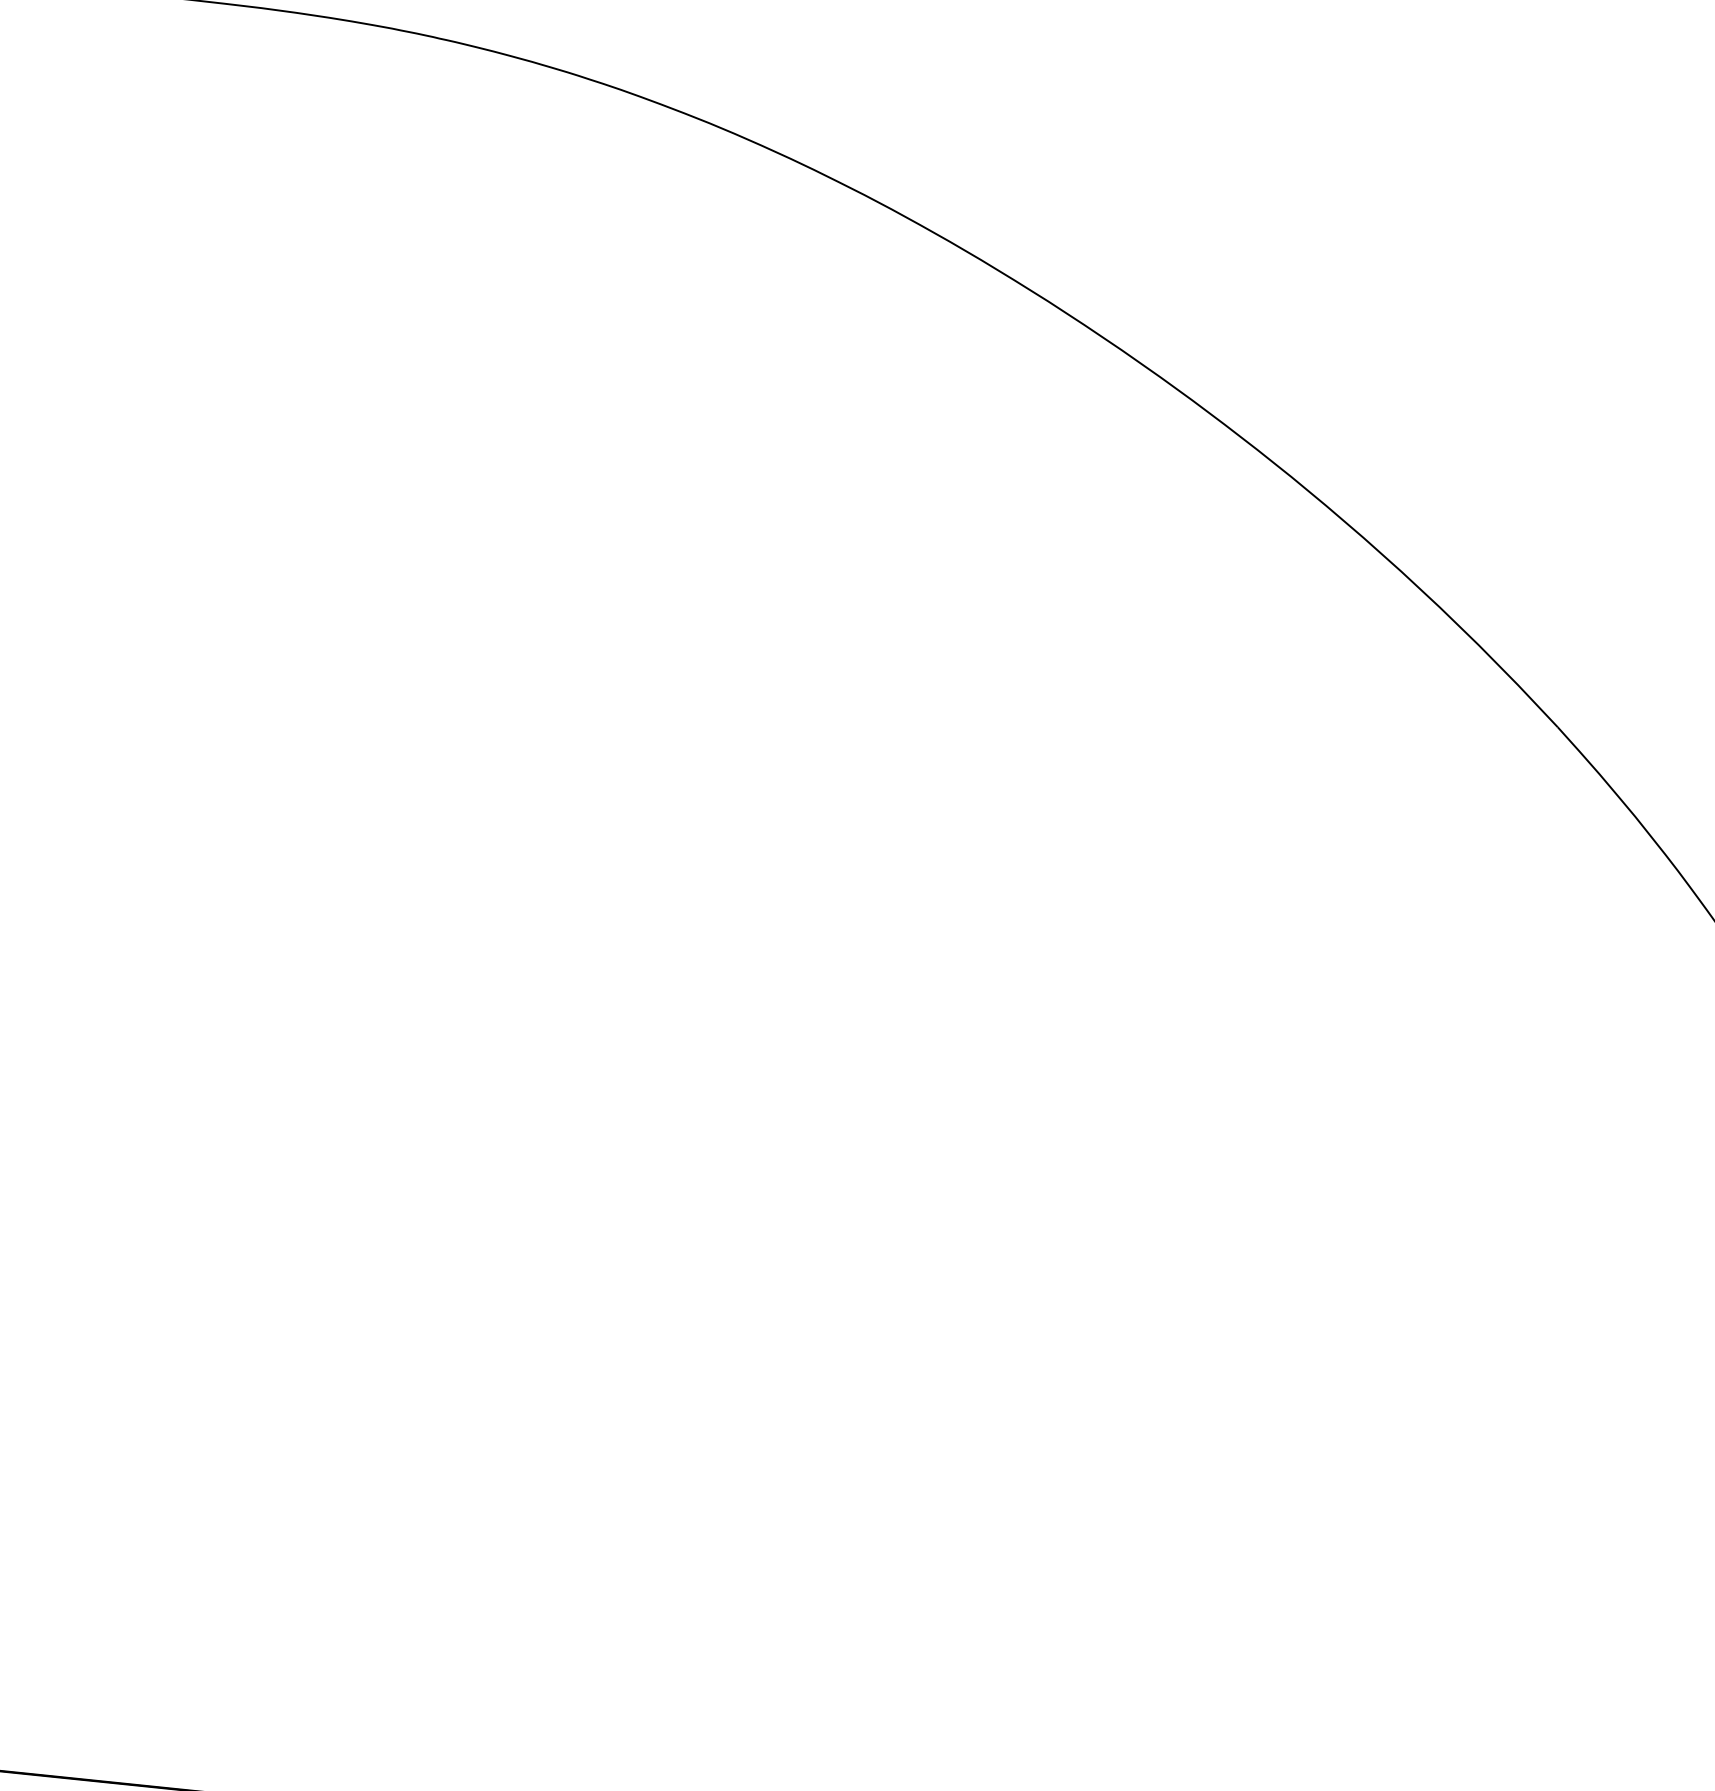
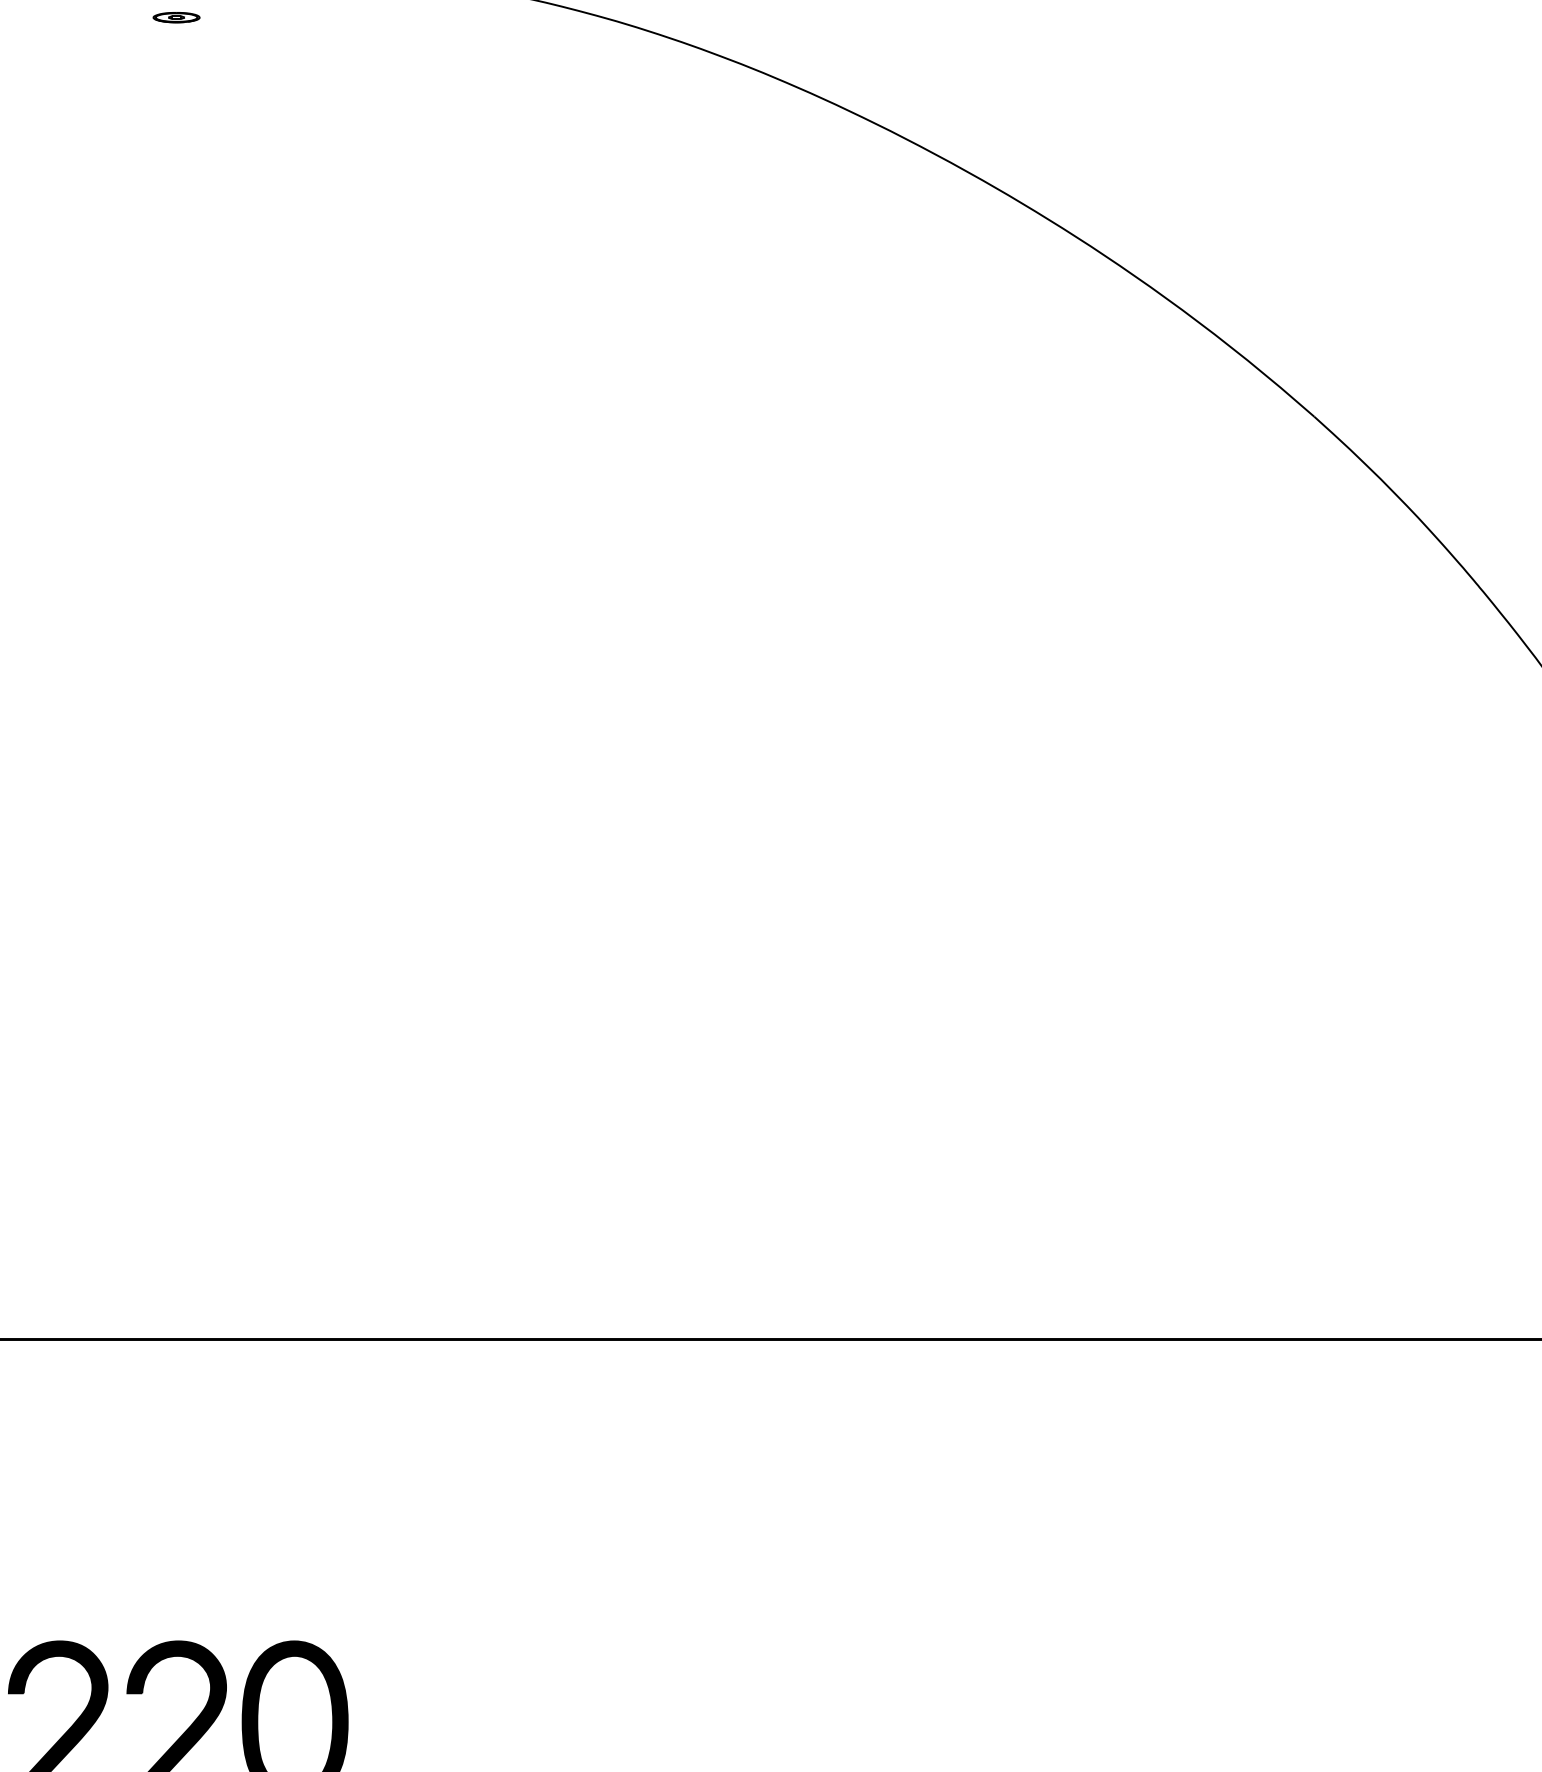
part: (141, 59) -> (176, 17), added

